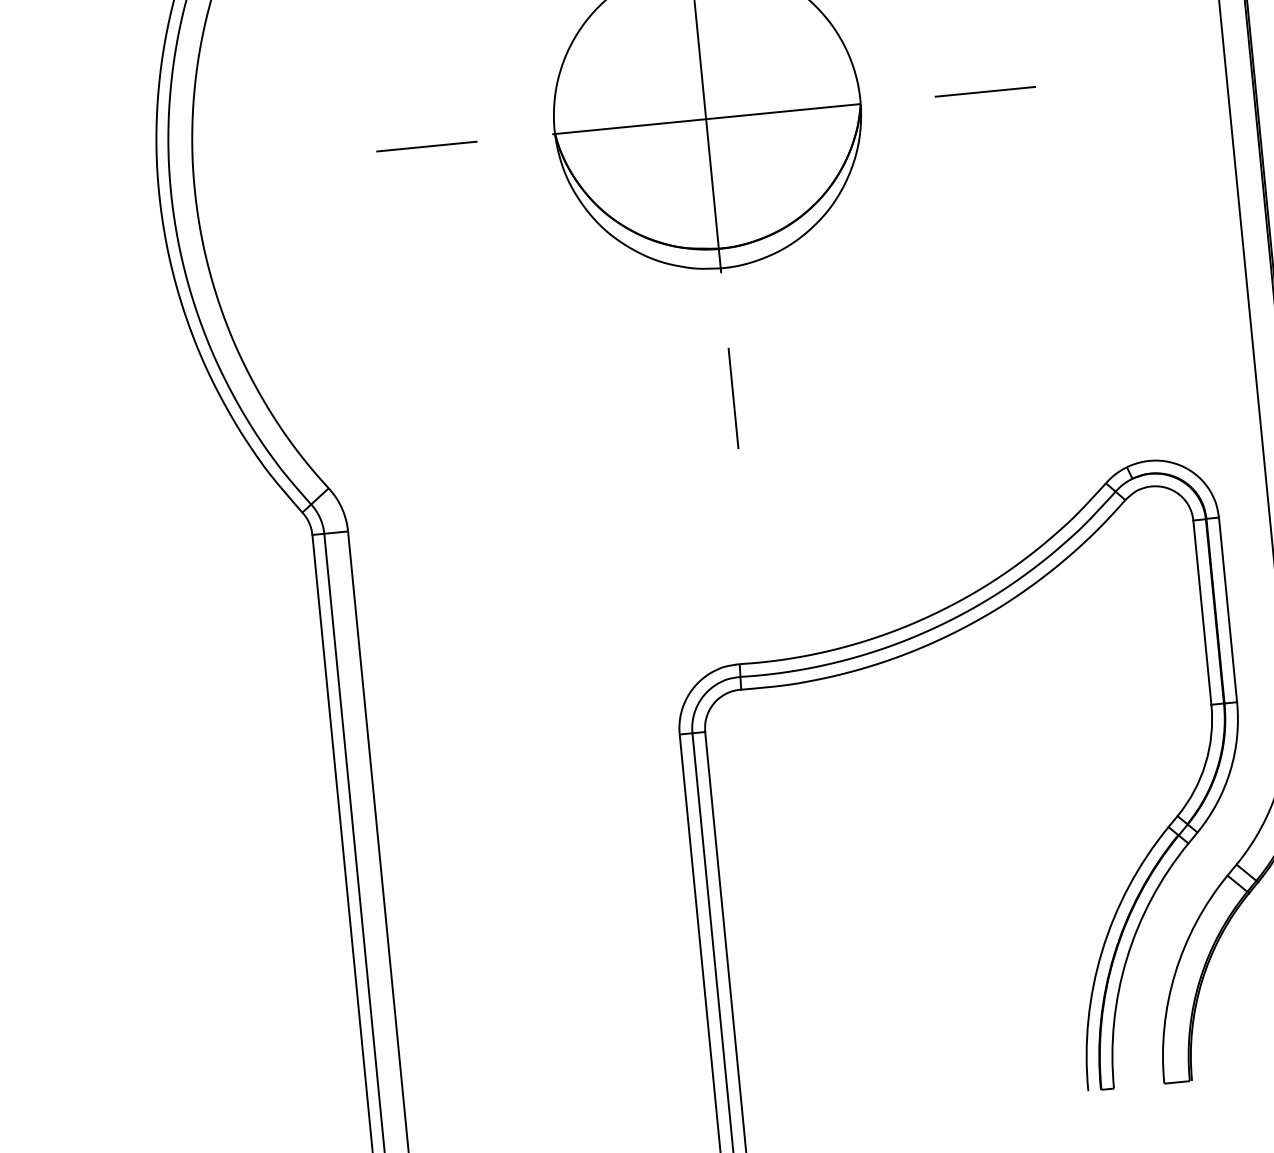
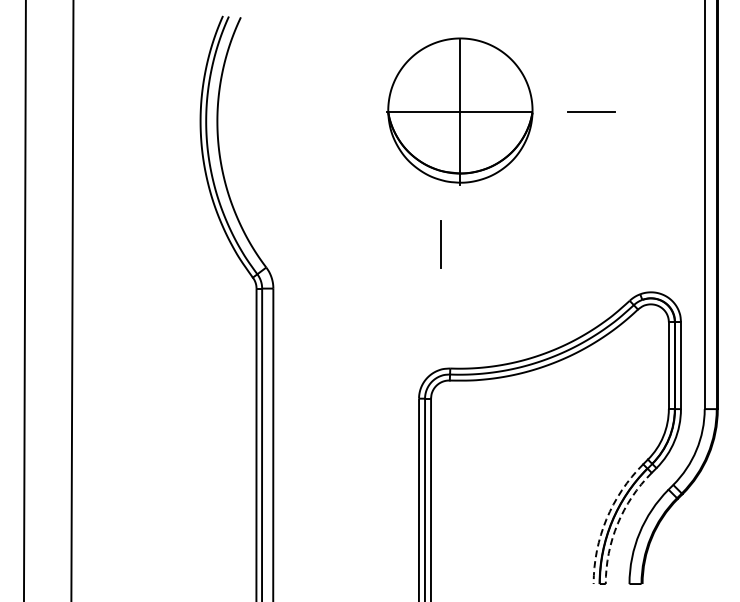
line: (426, 146) -> (327, 112), removed
line: (733, 399) -> (440, 244), moved
arc: (1102, 951) -> (606, 519), solid -> dashed
arc: (1126, 957) -> (617, 523), solid -> dashed

